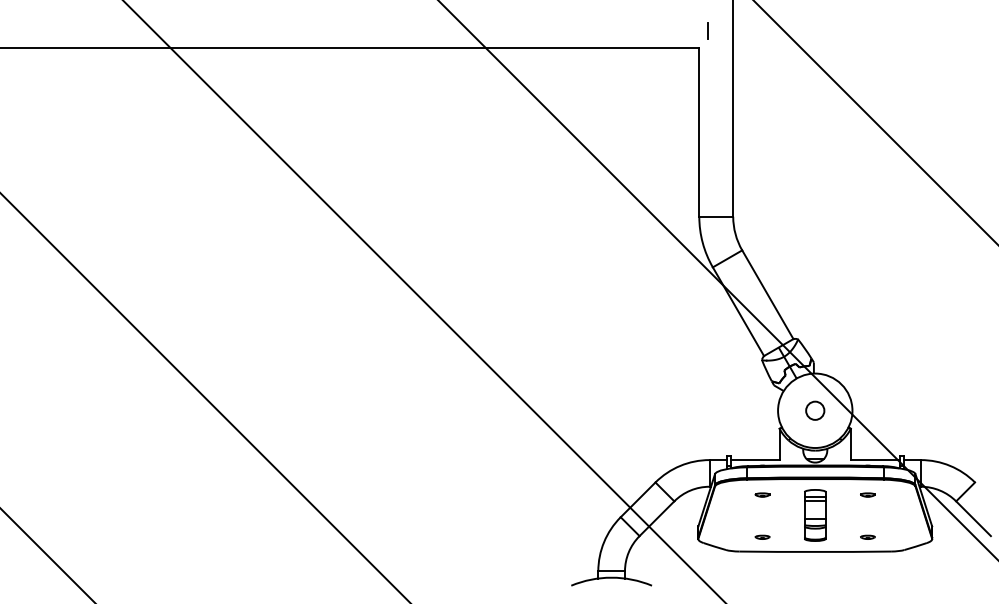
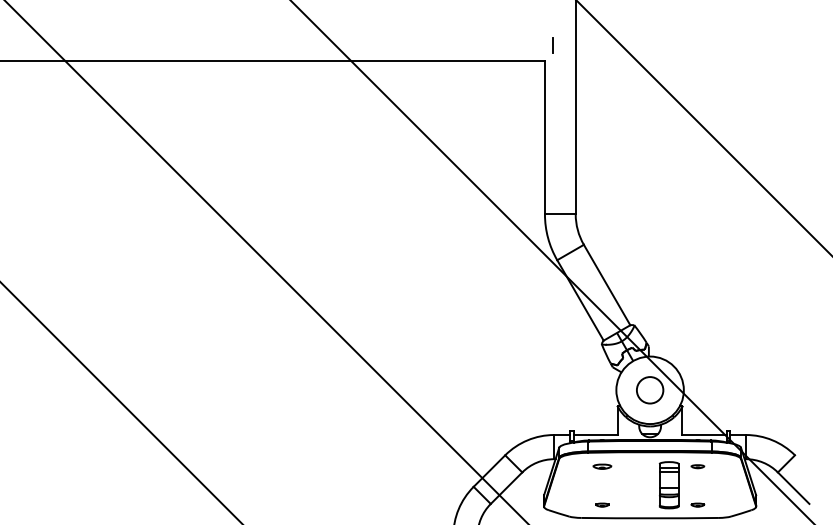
circle: (815, 410) -> (650, 390), size x1.6
part: (762, 494) -> (602, 466), size x1.4
part: (815, 515) -> (669, 485), moved

